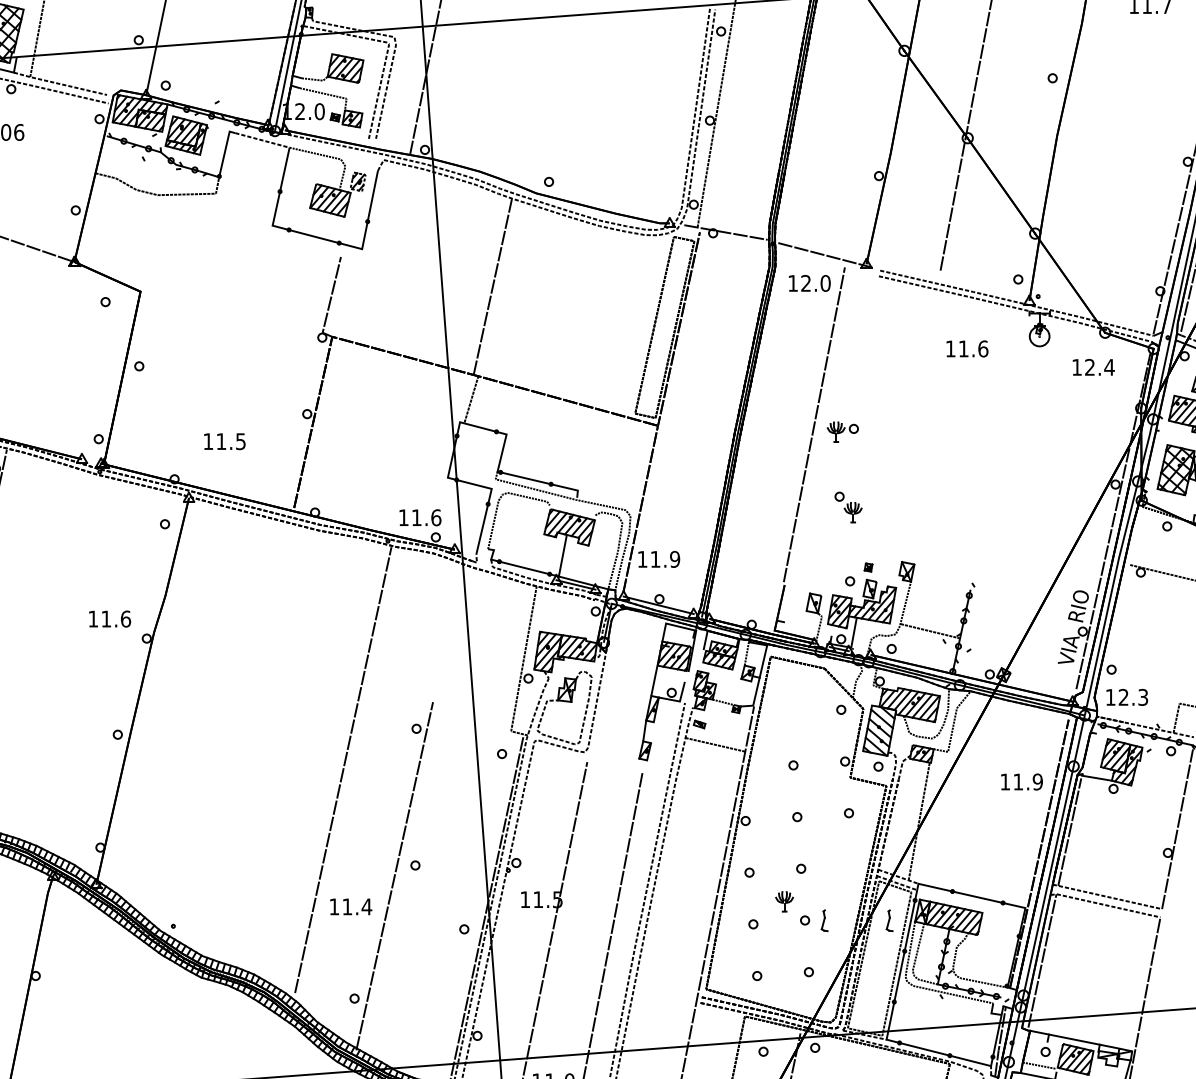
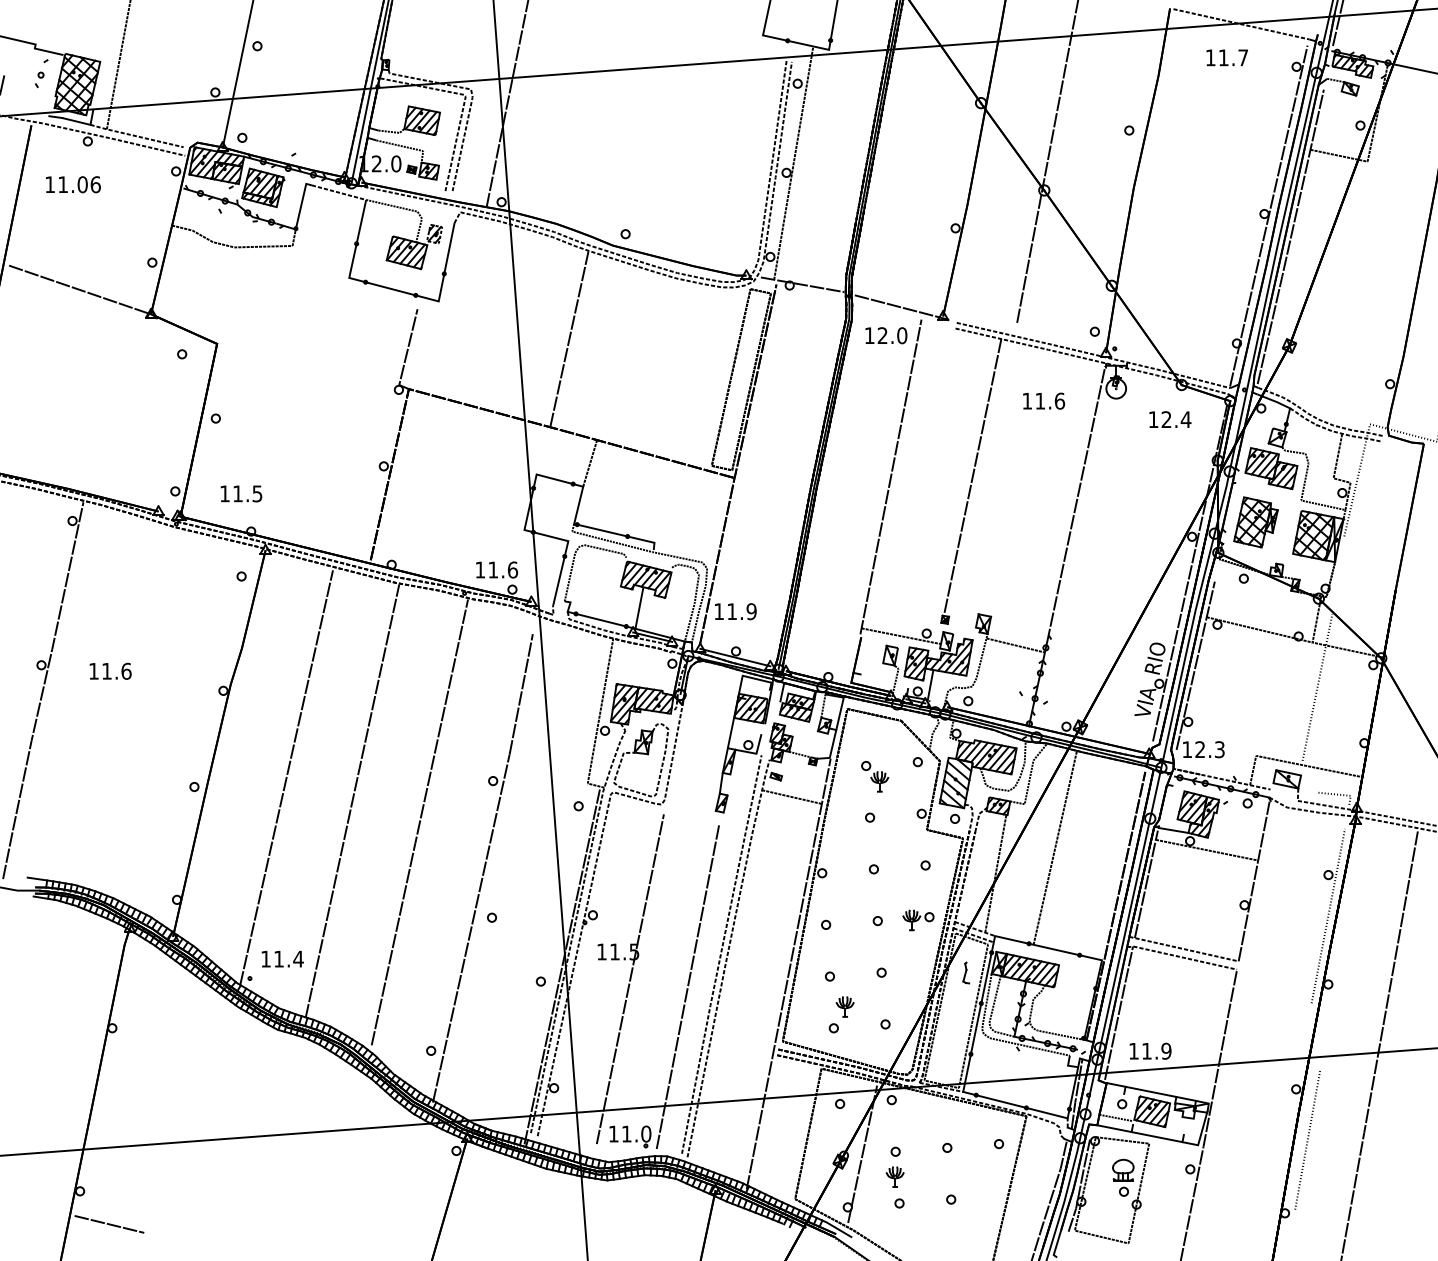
line: (471, 399) -> (590, 463), moved
line: (895, 423) -> (972, 475), added
part: (842, 432) -> (918, 920), moved
text: (224, 441) -> (241, 493), moved
line: (999, 452) -> (1076, 504), added
part: (848, 507) -> (875, 776), moved
line: (823, 584) -> (900, 636), added
line: (1118, 613) -> (1195, 665), added
text: (109, 618) -> (110, 670), moved
line: (929, 631) -> (1015, 645), moved
line: (443, 642) -> (520, 694), added
line: (209, 725) -> (286, 777), added
line: (275, 749) -> (352, 801), added
text: (1021, 781) -> (1150, 1050), moved
line: (977, 795) -> (1054, 847), added
line: (1129, 797) -> (1206, 849), added
part: (783, 901) -> (844, 1006), moved
text: (350, 906) -> (282, 958), moved
part: (824, 920) -> (901, 972), removed

